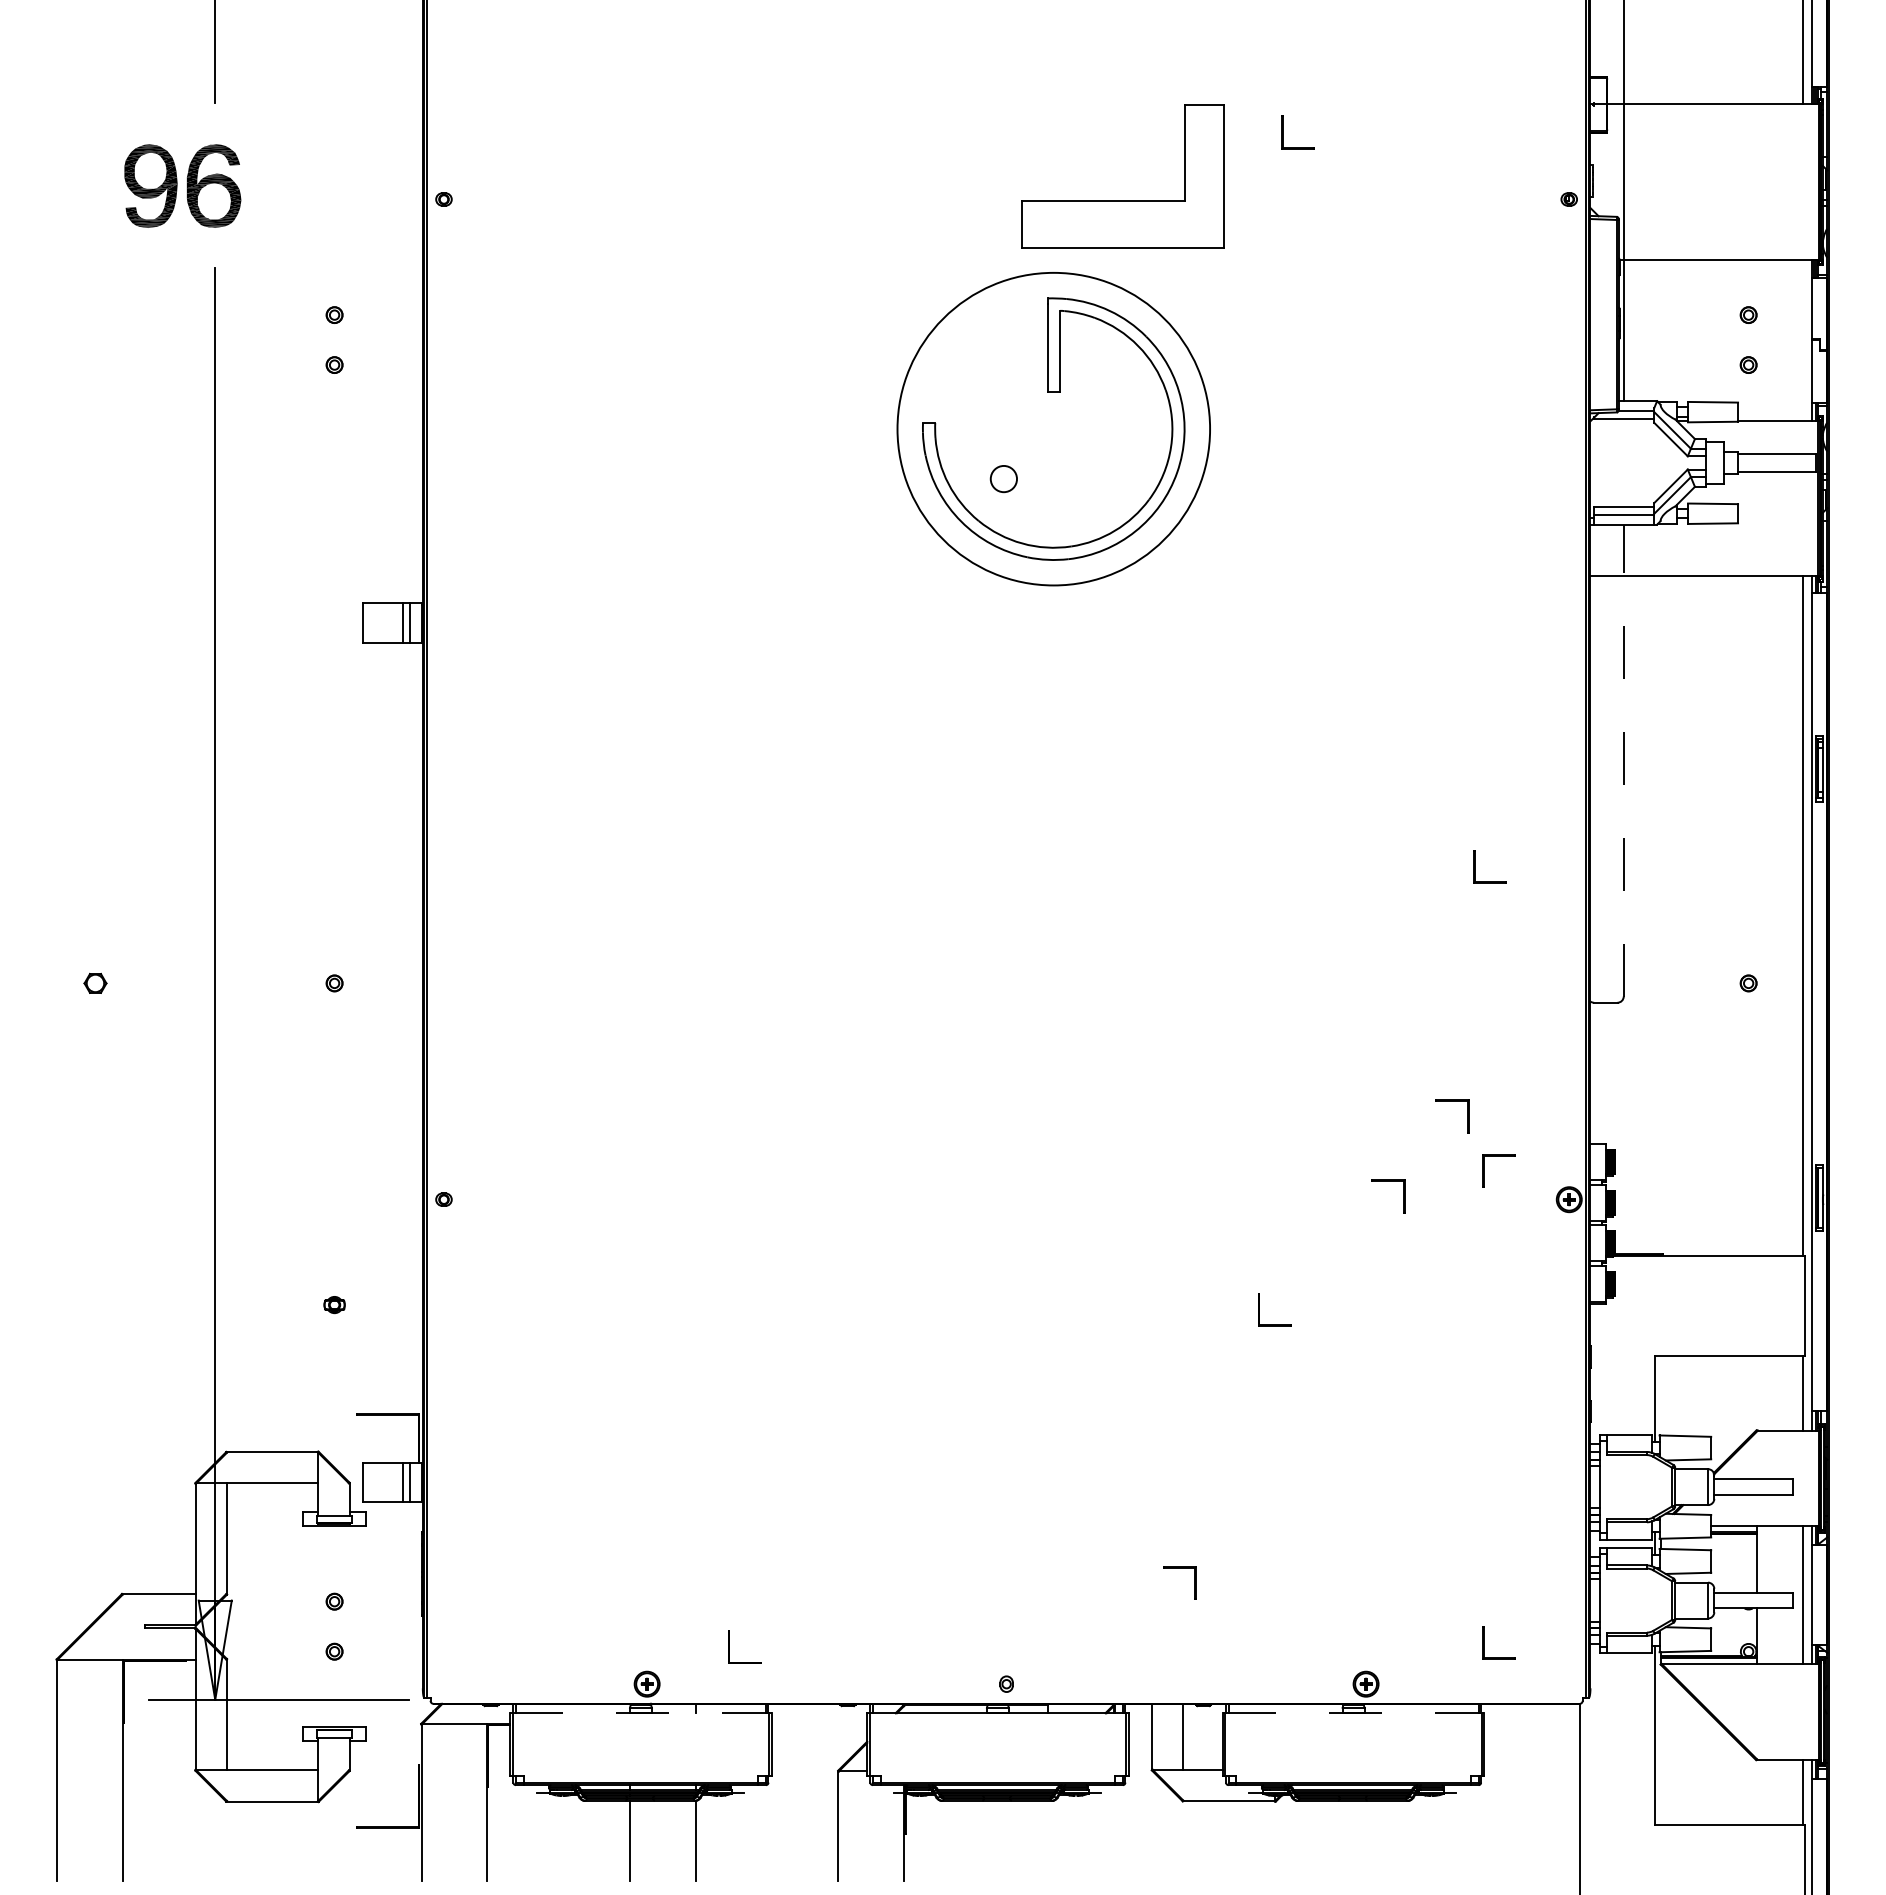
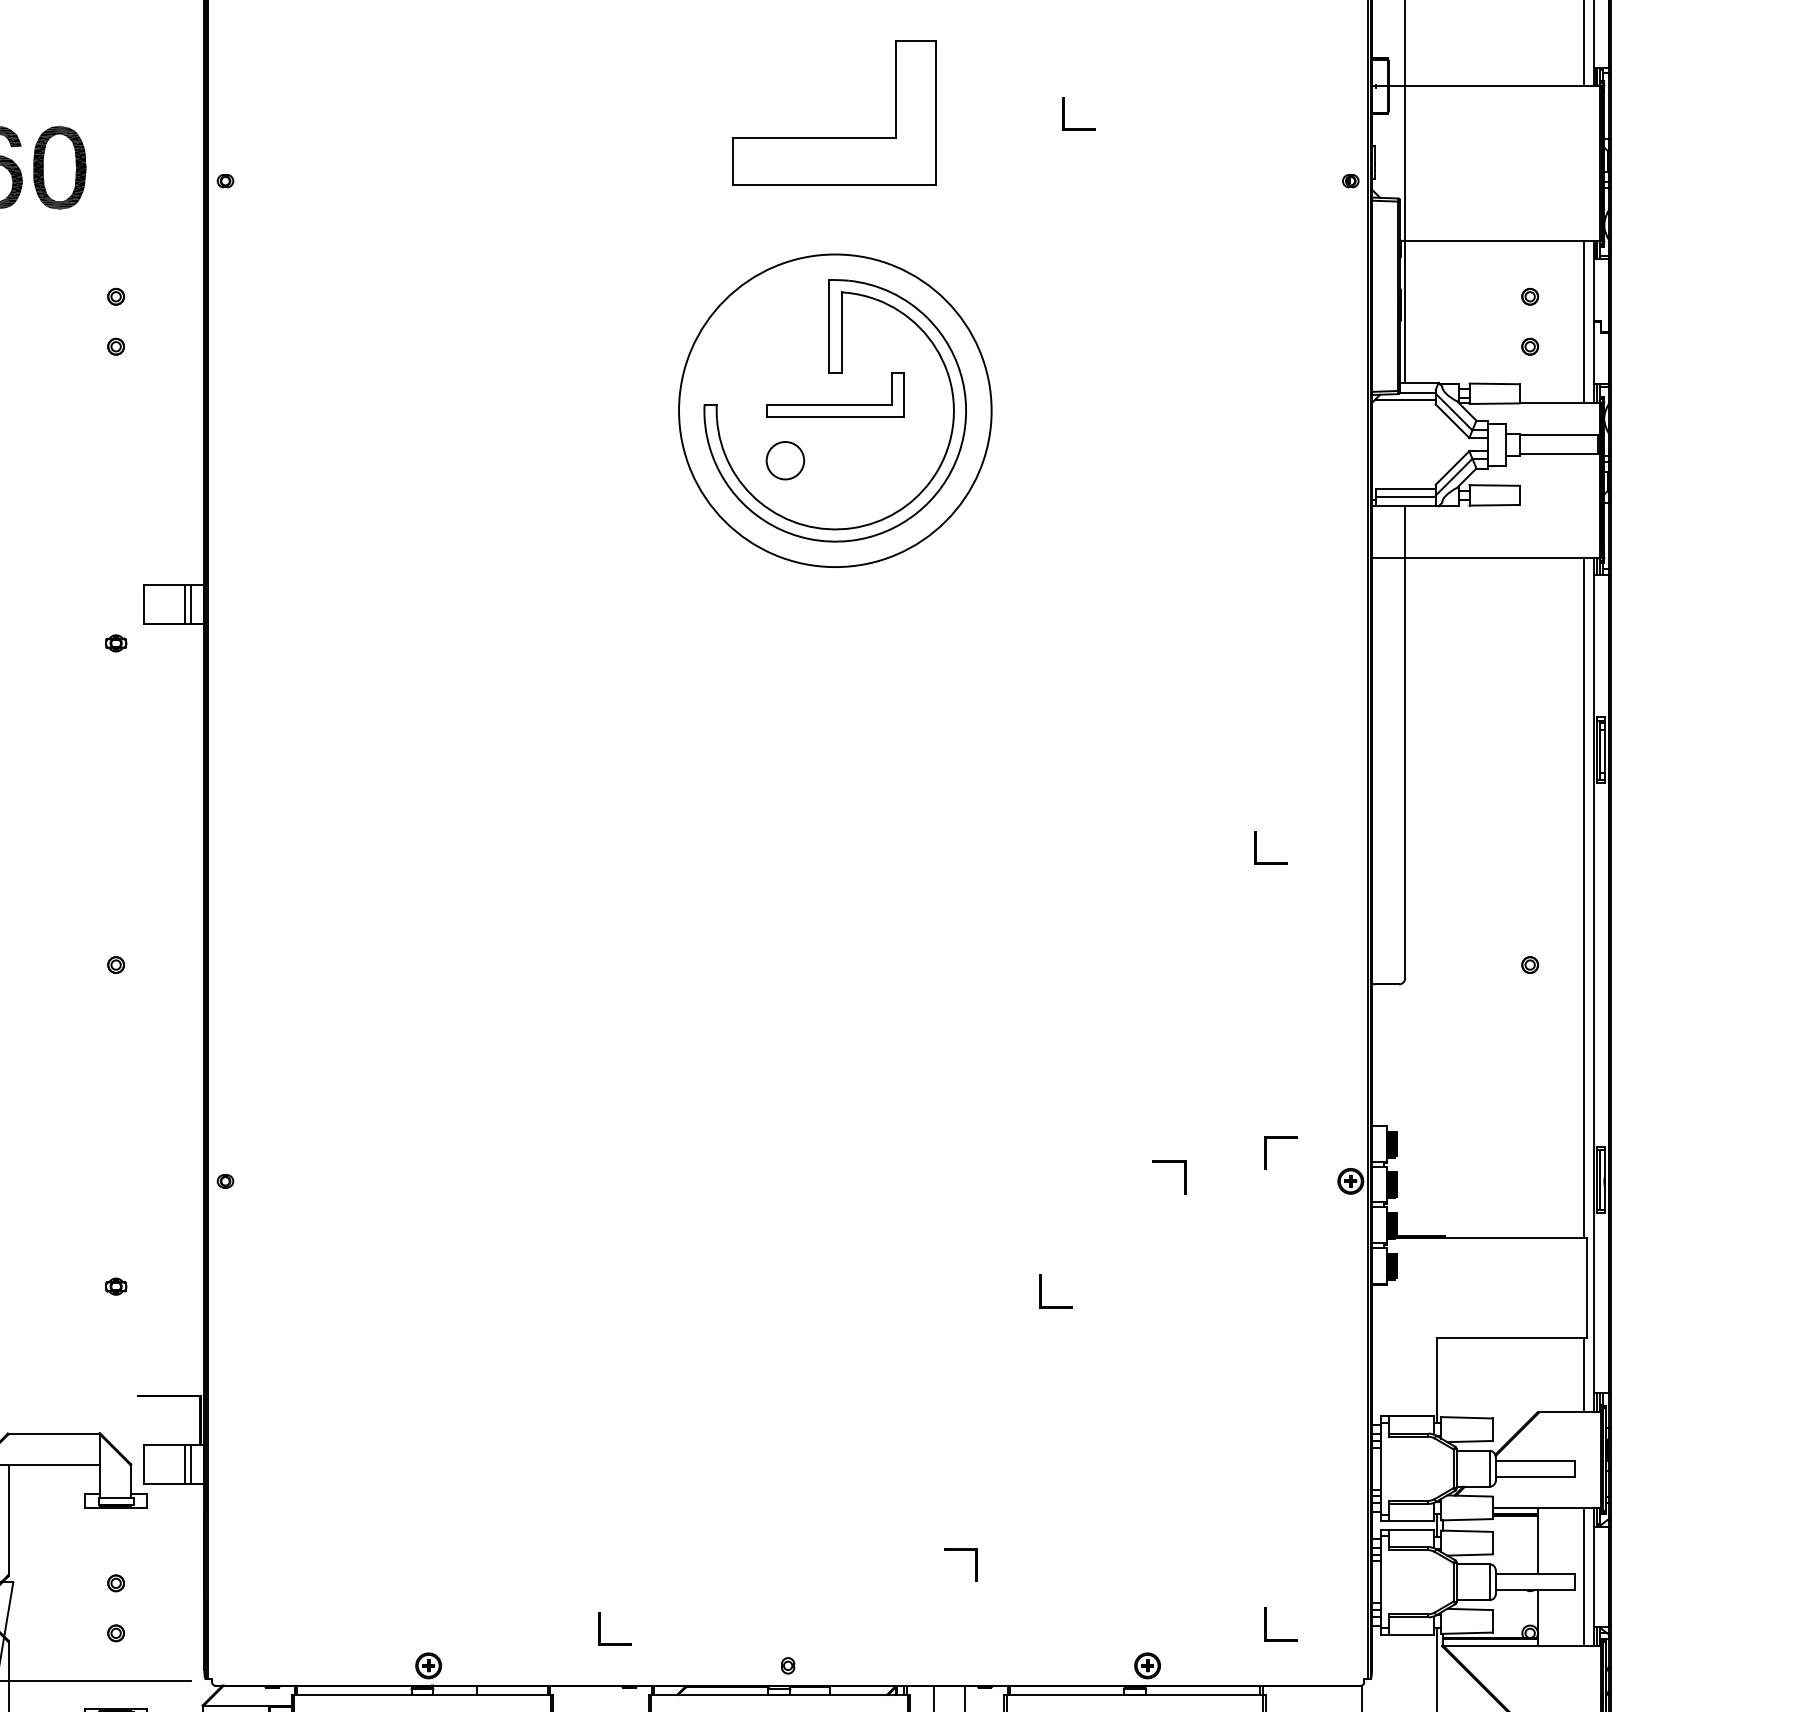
part: (277, 185) -> (59, 167), added
part: (1122, 200) -> (834, 137), moved
line: (1802, 339) -> (1584, 321), added
part: (1053, 422) -> (835, 404), added
circle: (1003, 478) -> (785, 460), size x1.43
part: (334, 661) -> (116, 643), added
line: (1623, 760) -> (1405, 742), dashed -> solid
part: (1452, 1101) -> (1234, 1083), removed
part: (729, 1646) -> (600, 1628), moved
line: (640, 1713) -> (422, 1695), dashed -> solid
line: (1353, 1713) -> (1135, 1695), dashed -> solid

